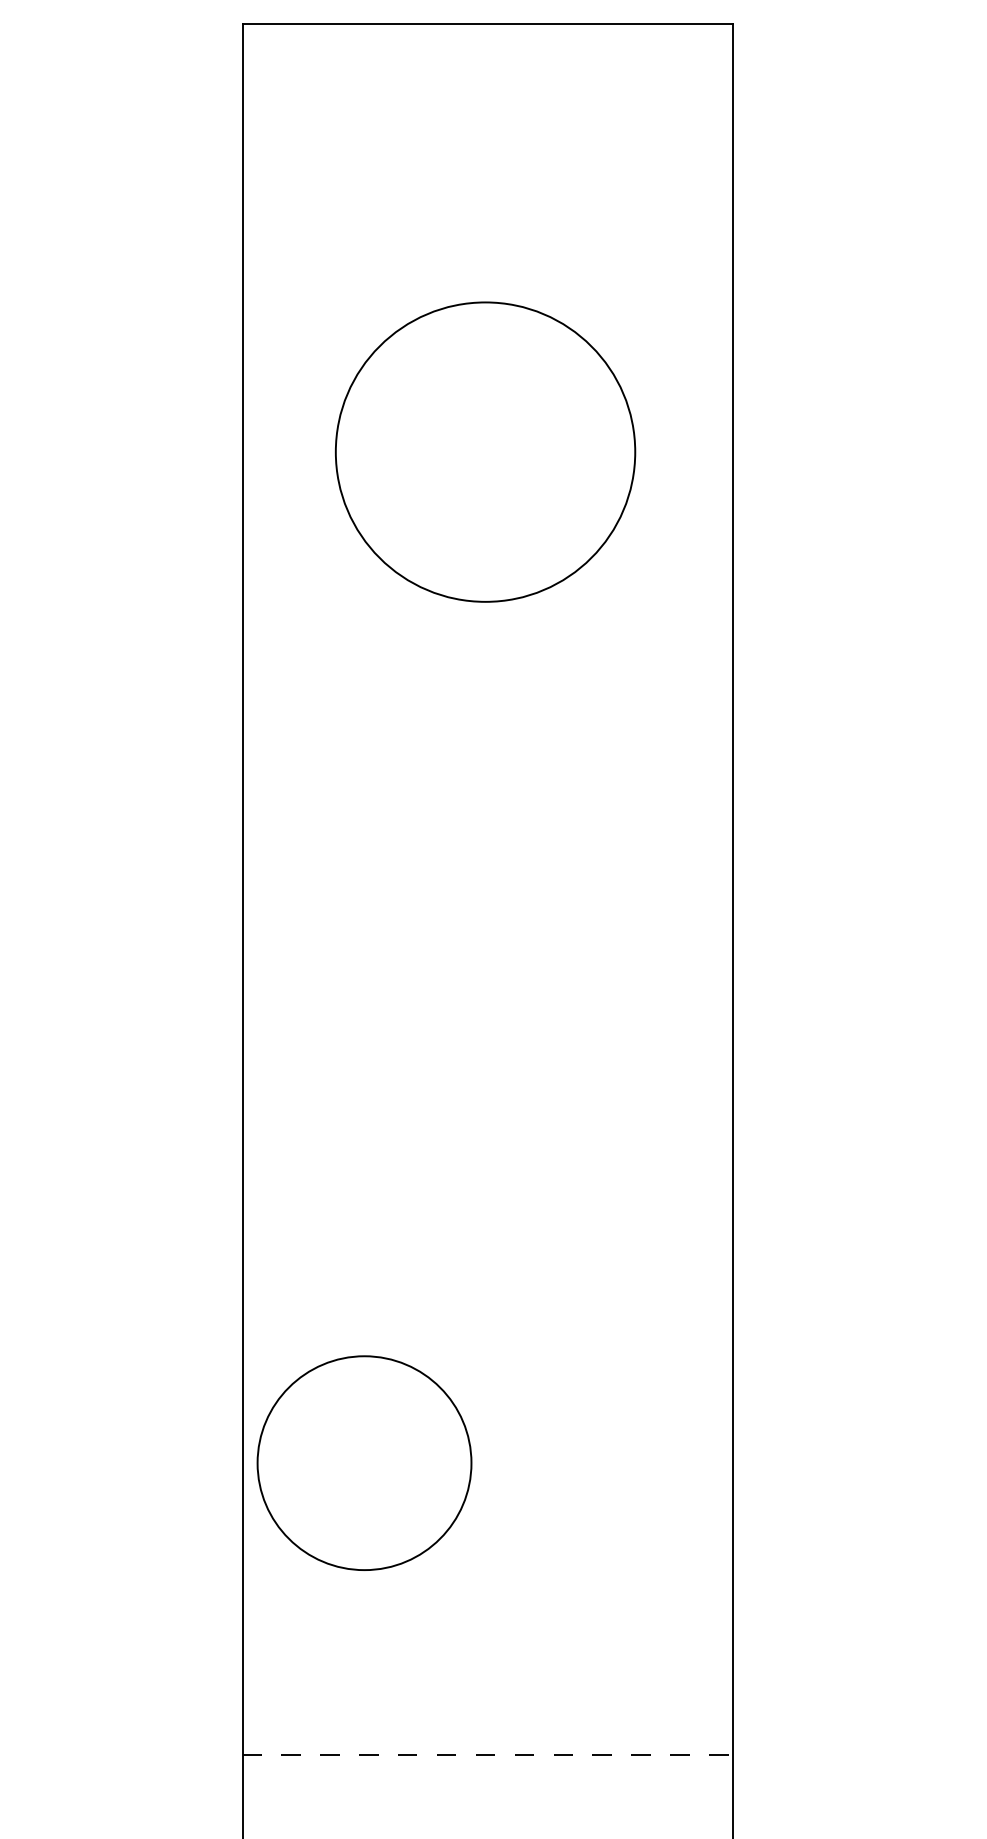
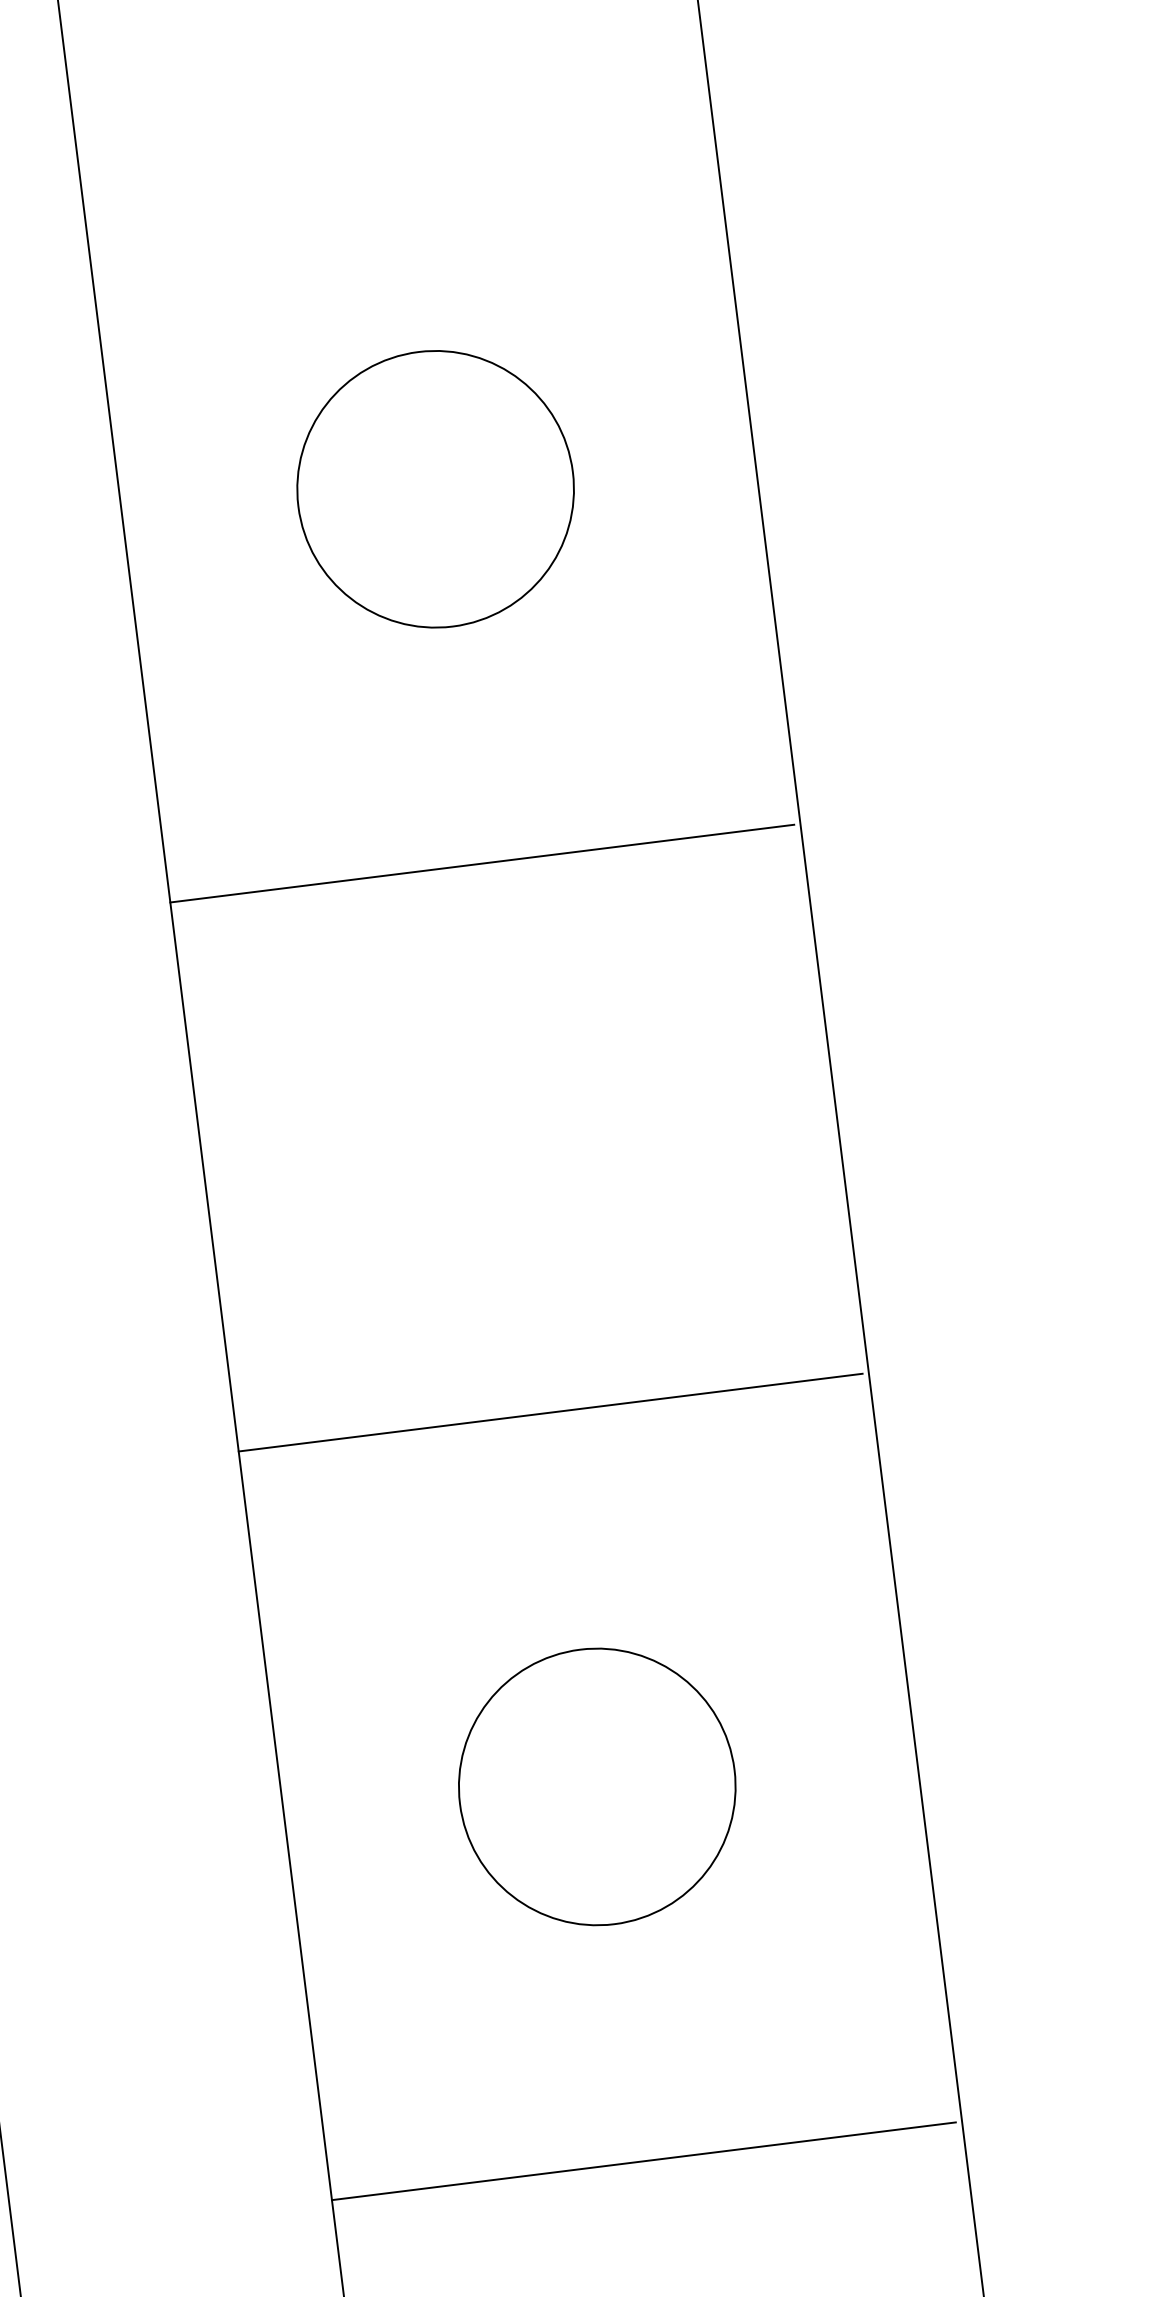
circle: (485, 452) -> (435, 489), size x0.71
line: (485, 743) -> (482, 863), added
line: (485, 1171) -> (550, 1412), added
circle: (364, 1462) -> (597, 1786), moved
line: (486, 1754) -> (645, 2160), dashed -> solid

